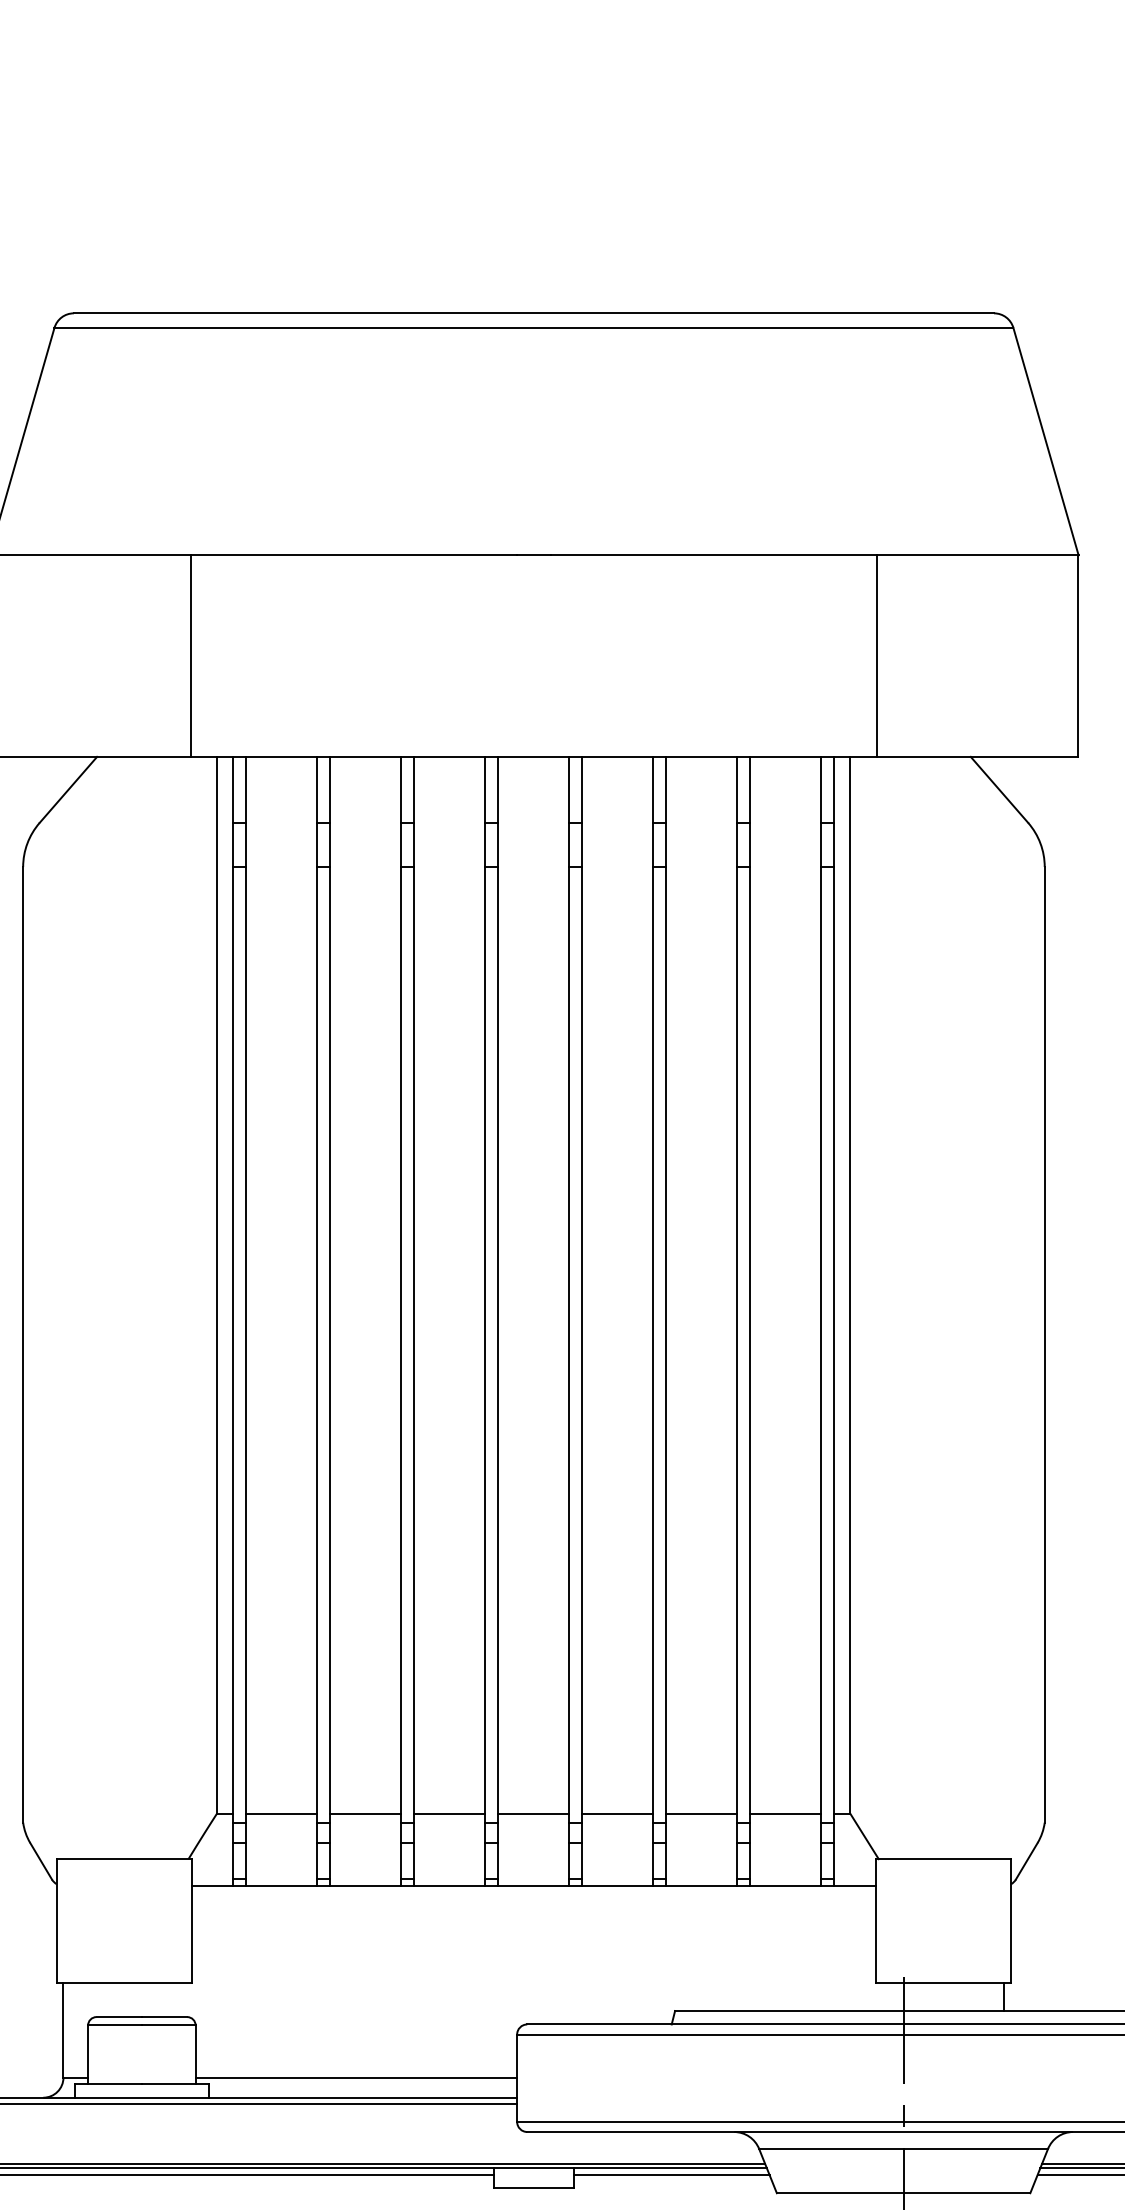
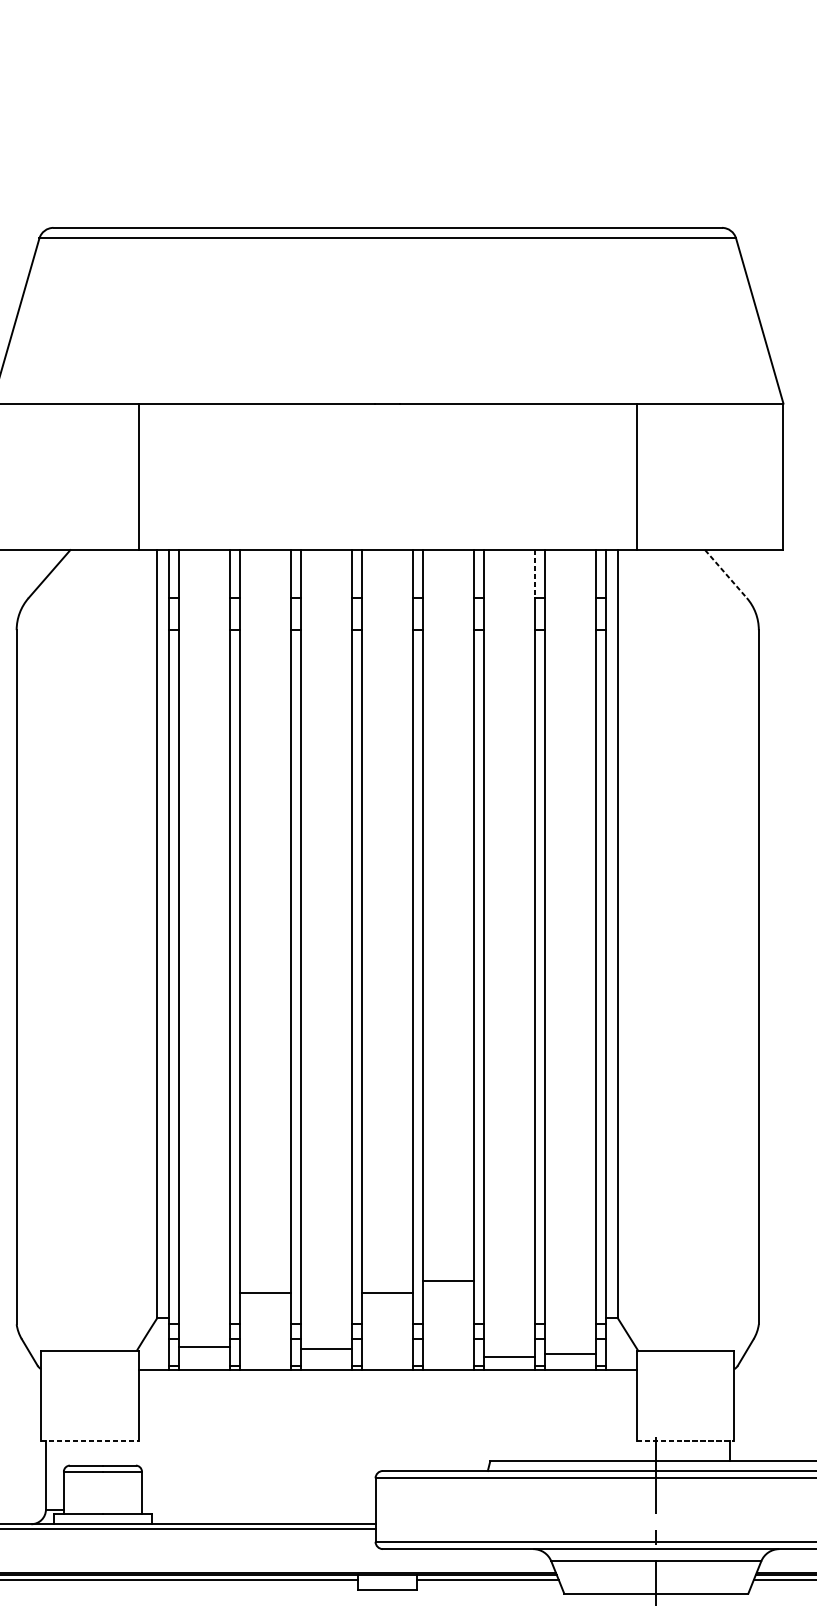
line: (736, 789) -> (534, 573), solid -> dashed
line: (999, 789) -> (725, 573), solid -> dashed
line: (281, 1813) -> (204, 1346), moved
line: (365, 1813) -> (265, 1292), moved
line: (449, 1813) -> (326, 1348), moved
line: (533, 1813) -> (387, 1293), moved
line: (617, 1813) -> (448, 1280), moved
line: (701, 1813) -> (509, 1356), moved
line: (785, 1813) -> (570, 1354), moved
line: (124, 1983) -> (90, 1441), solid -> dashed
line: (944, 1983) -> (686, 1441), solid -> dashed
line: (356, 2077) -> (258, 1509), removed

